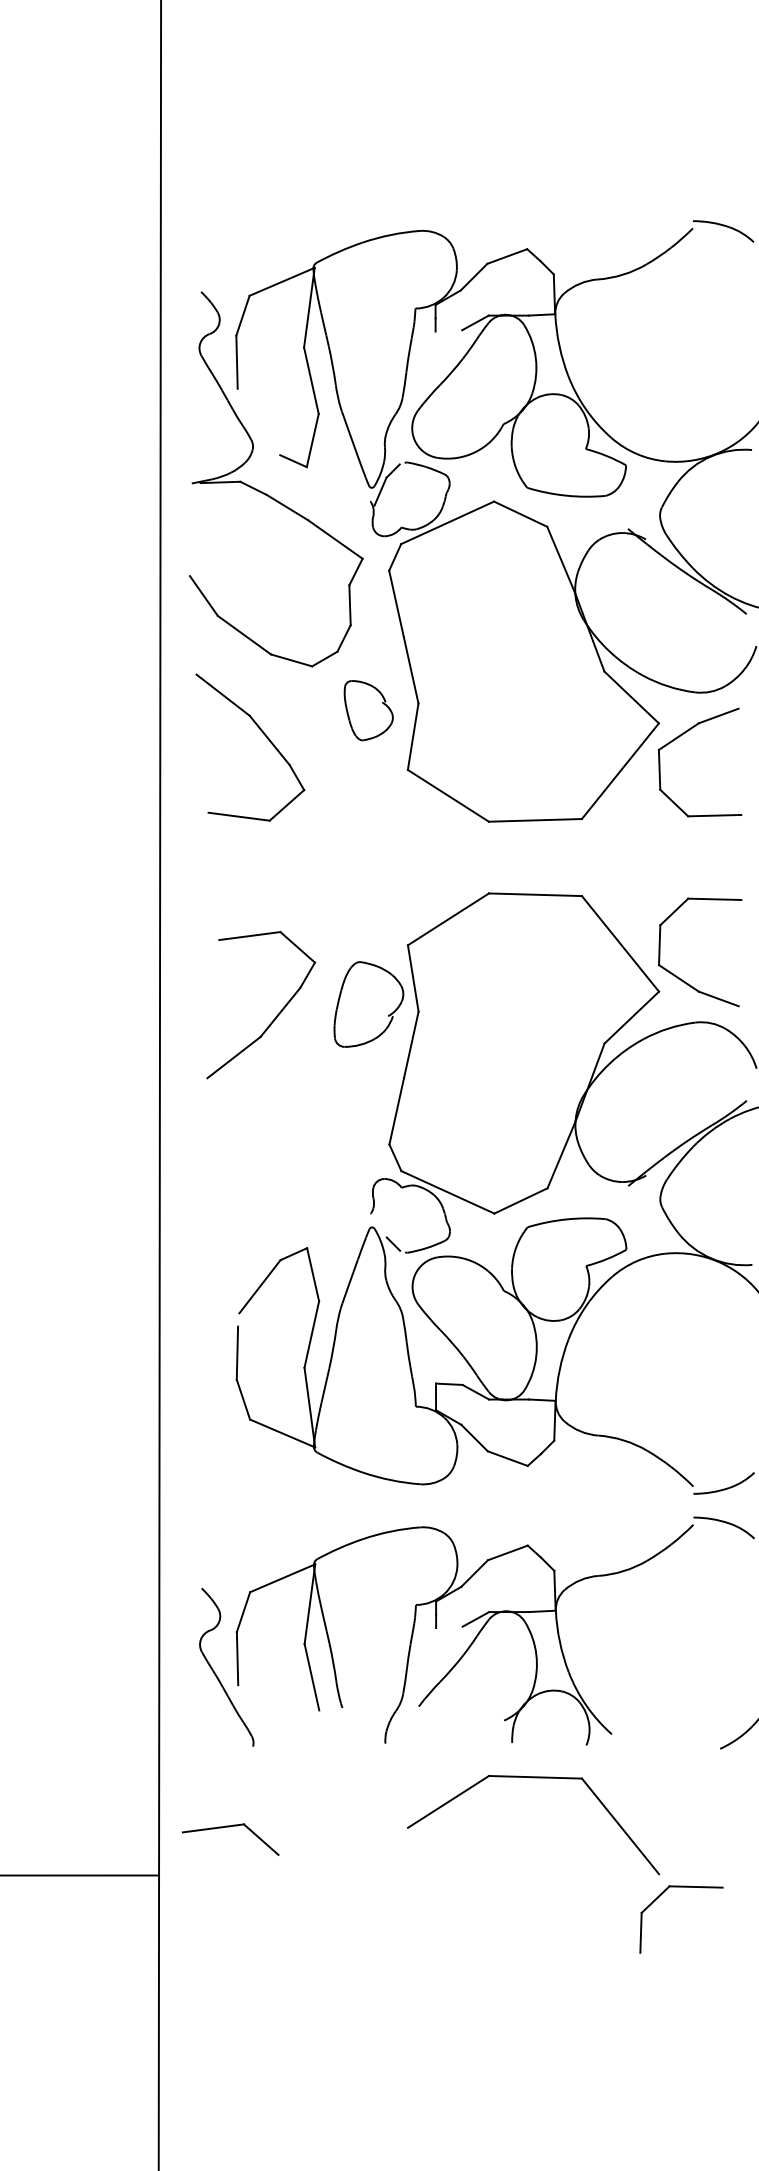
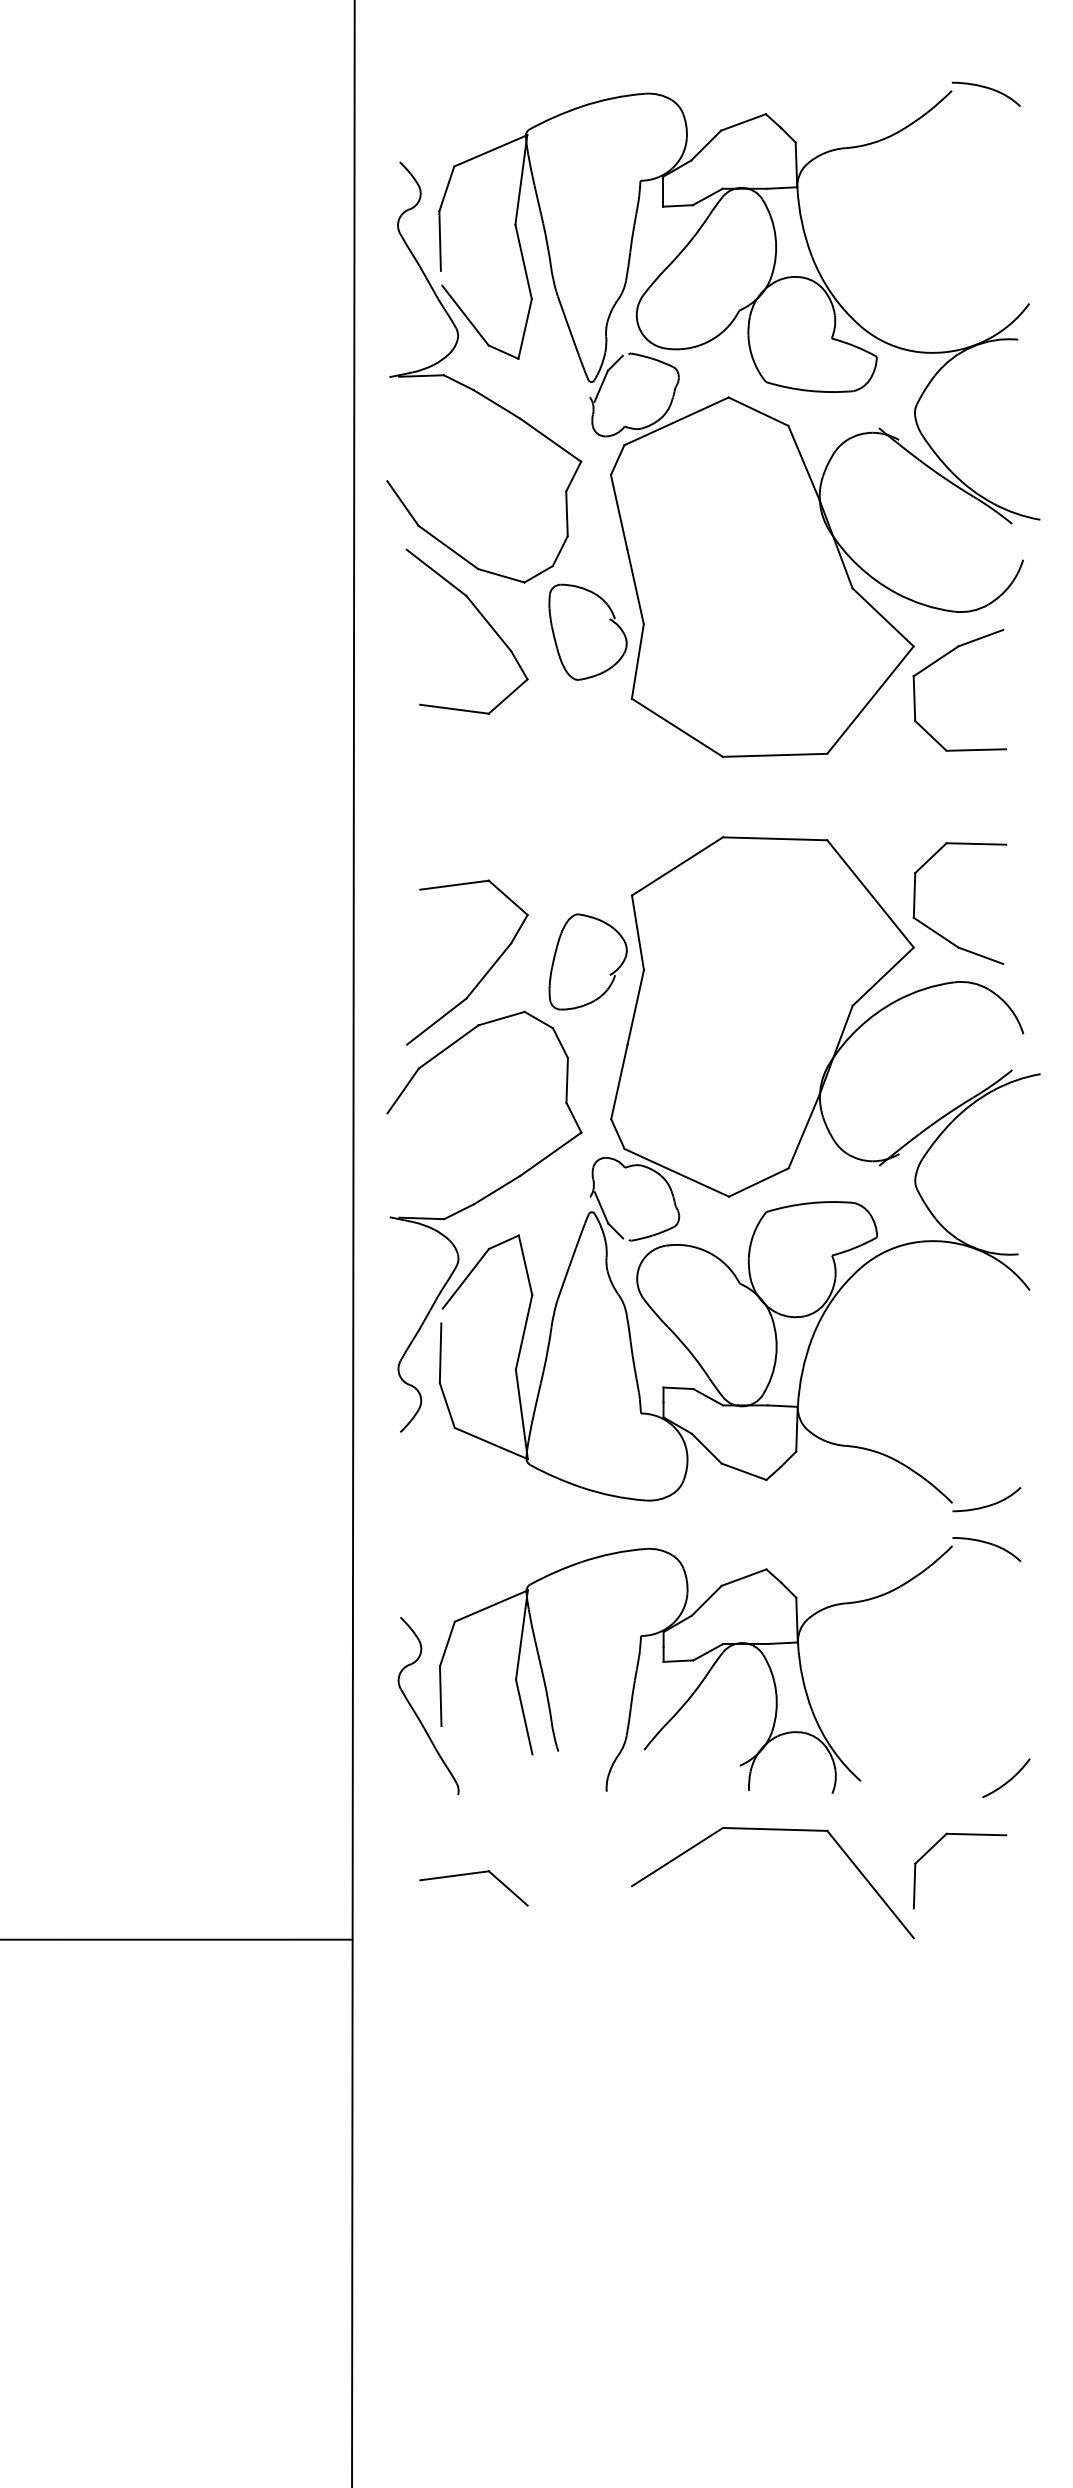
line: (448, 330) -> (677, 205), added
line: (259, 428) -> (465, 315), added
part: (368, 710) -> (587, 631), size x1.43
part: (263, 734) -> (481, 616), moved
part: (267, 1221) -> (474, 1205), added
line: (380, 1223) -> (601, 1207), added
line: (449, 1626) -> (678, 1660), added
part: (230, 1827) -> (473, 1874), moved
part: (681, 1887) -> (960, 1835), moved

